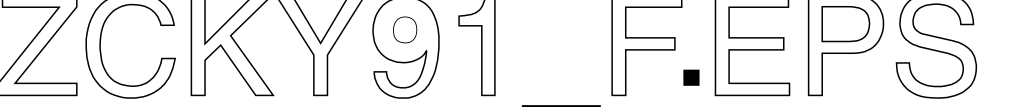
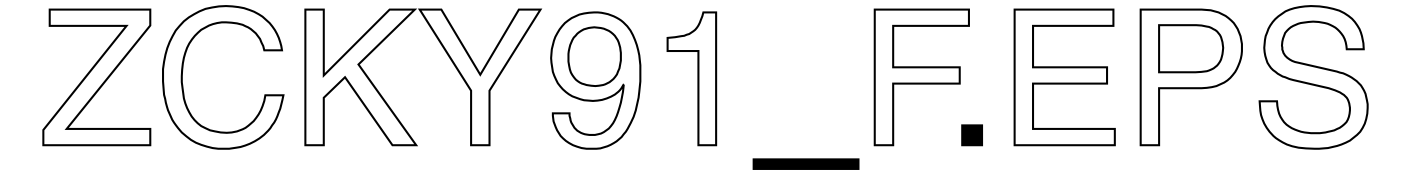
part: (405, 29) -> (594, 56), size x1.67
part: (690, 77) -> (971, 135), moved

